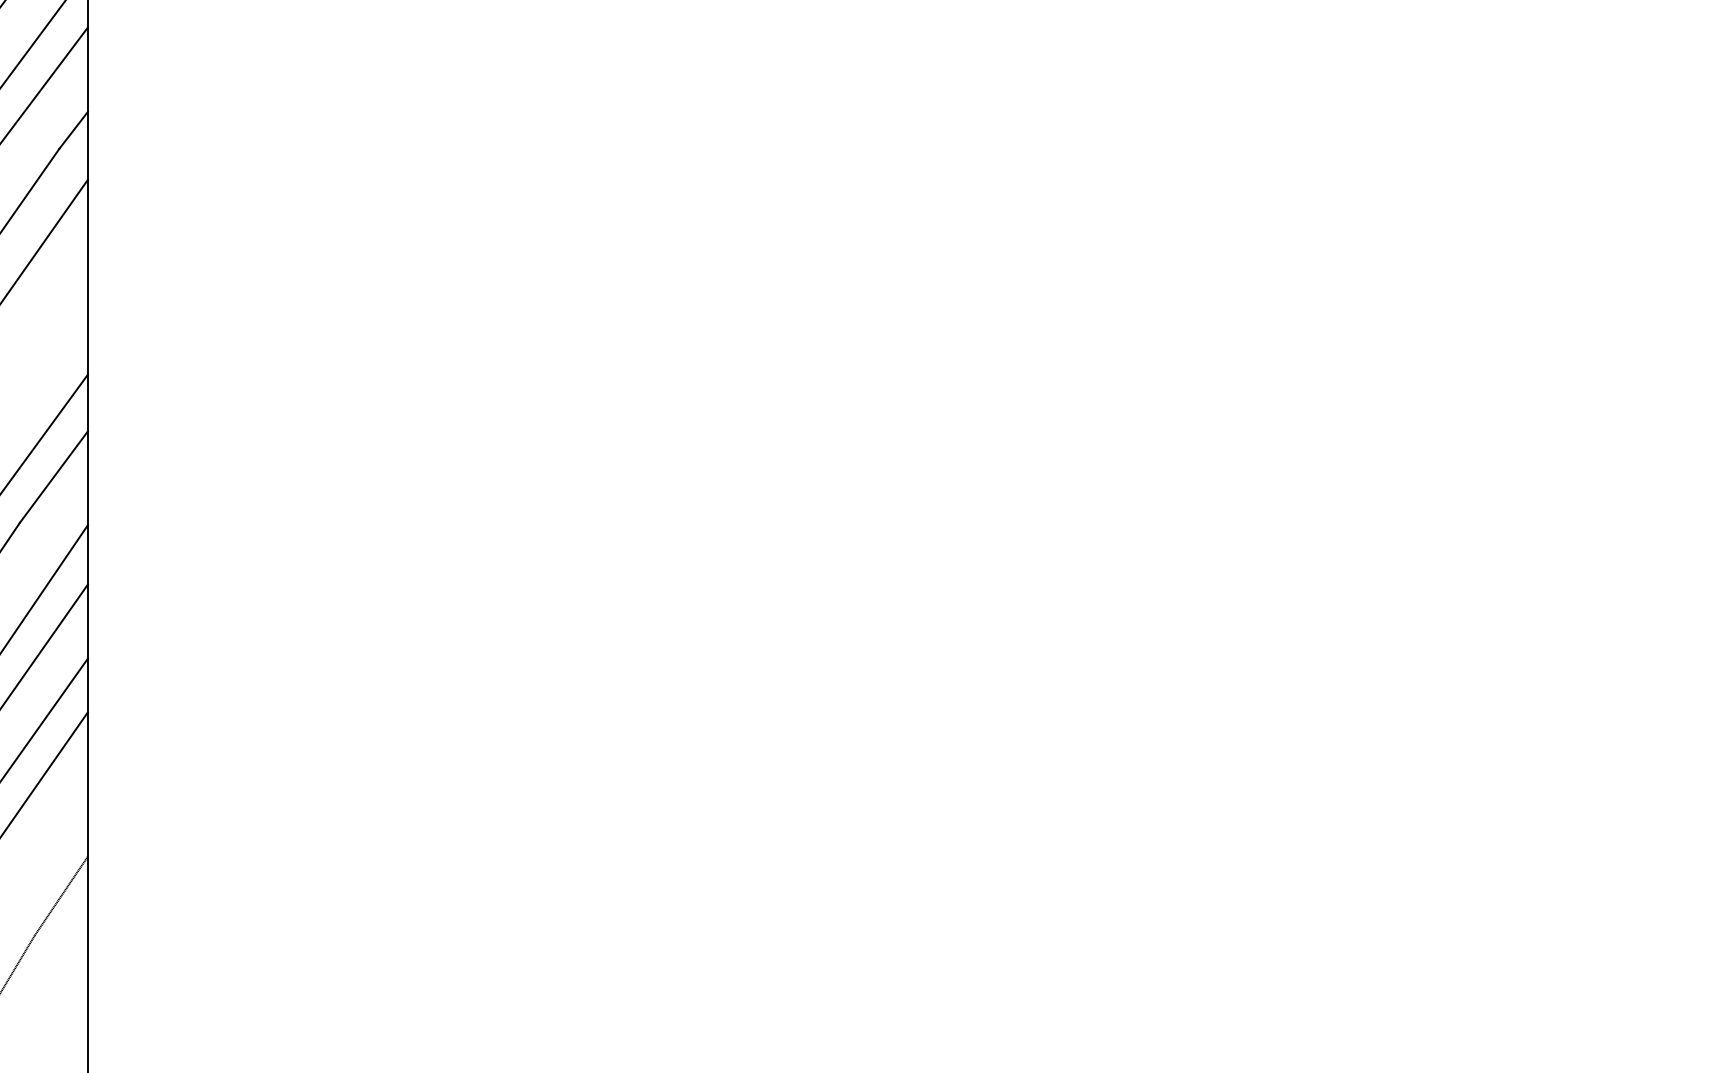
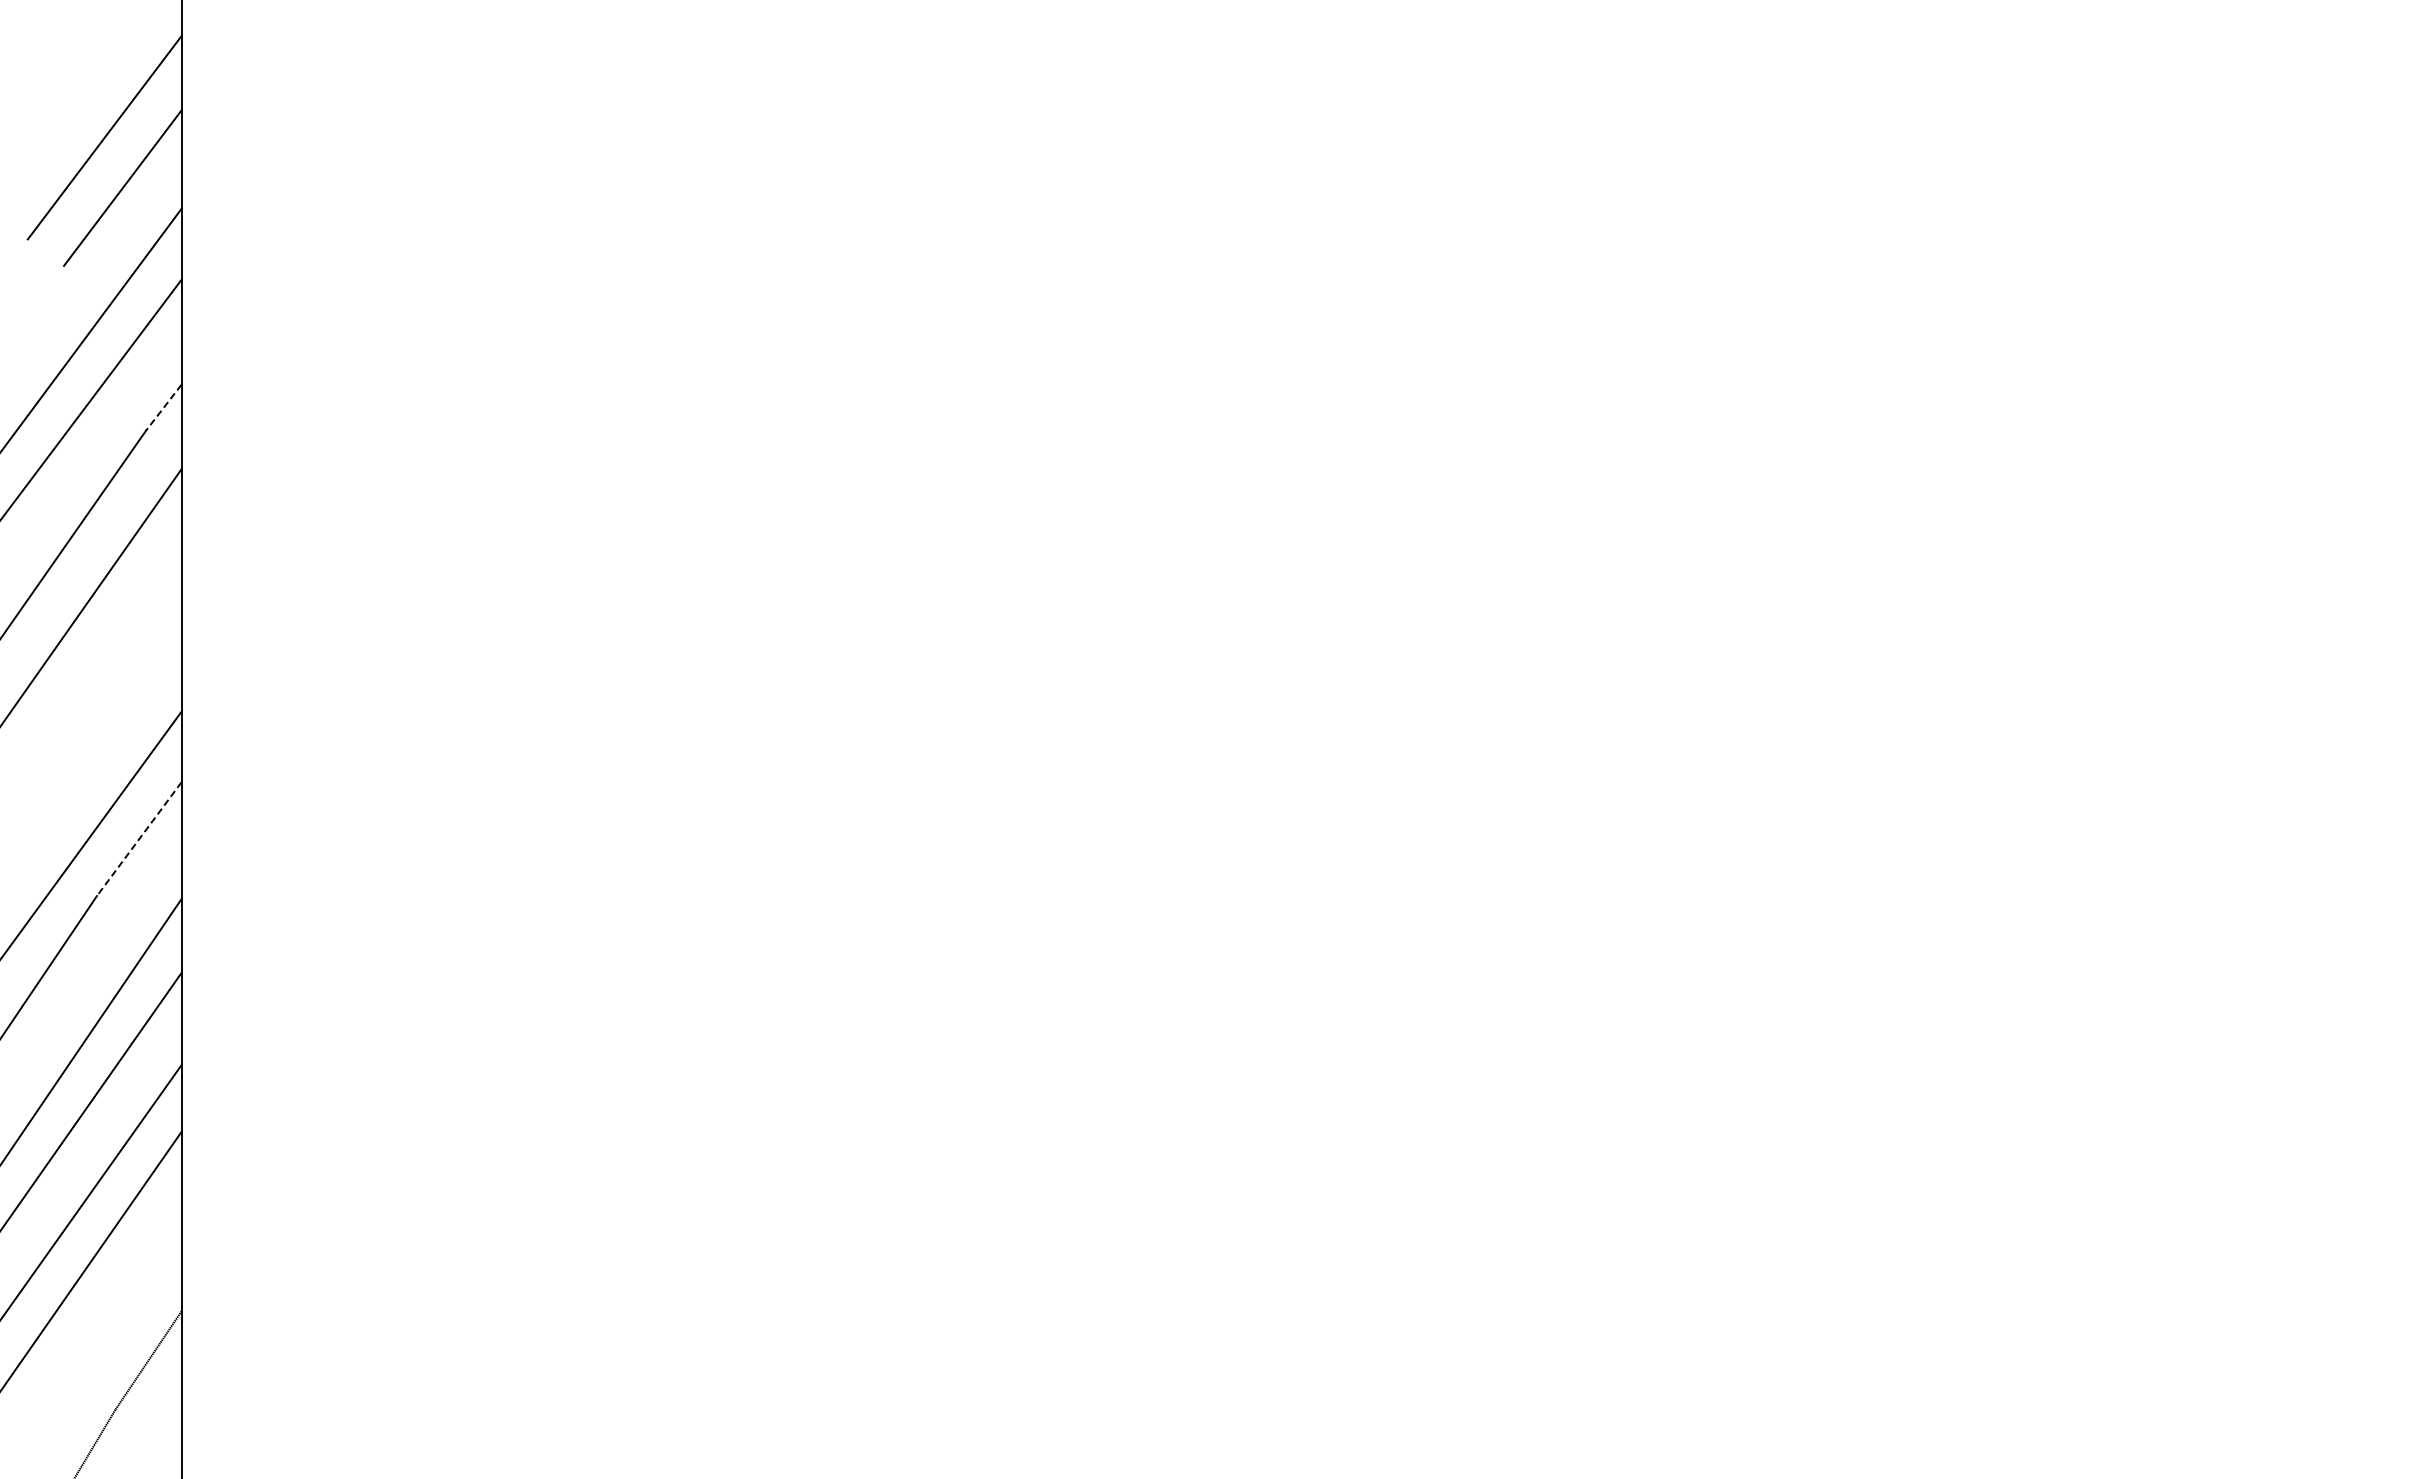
line: (73, 131) -> (163, 408), solid -> dashed
line: (54, 477) -> (139, 839), solid -> dashed

